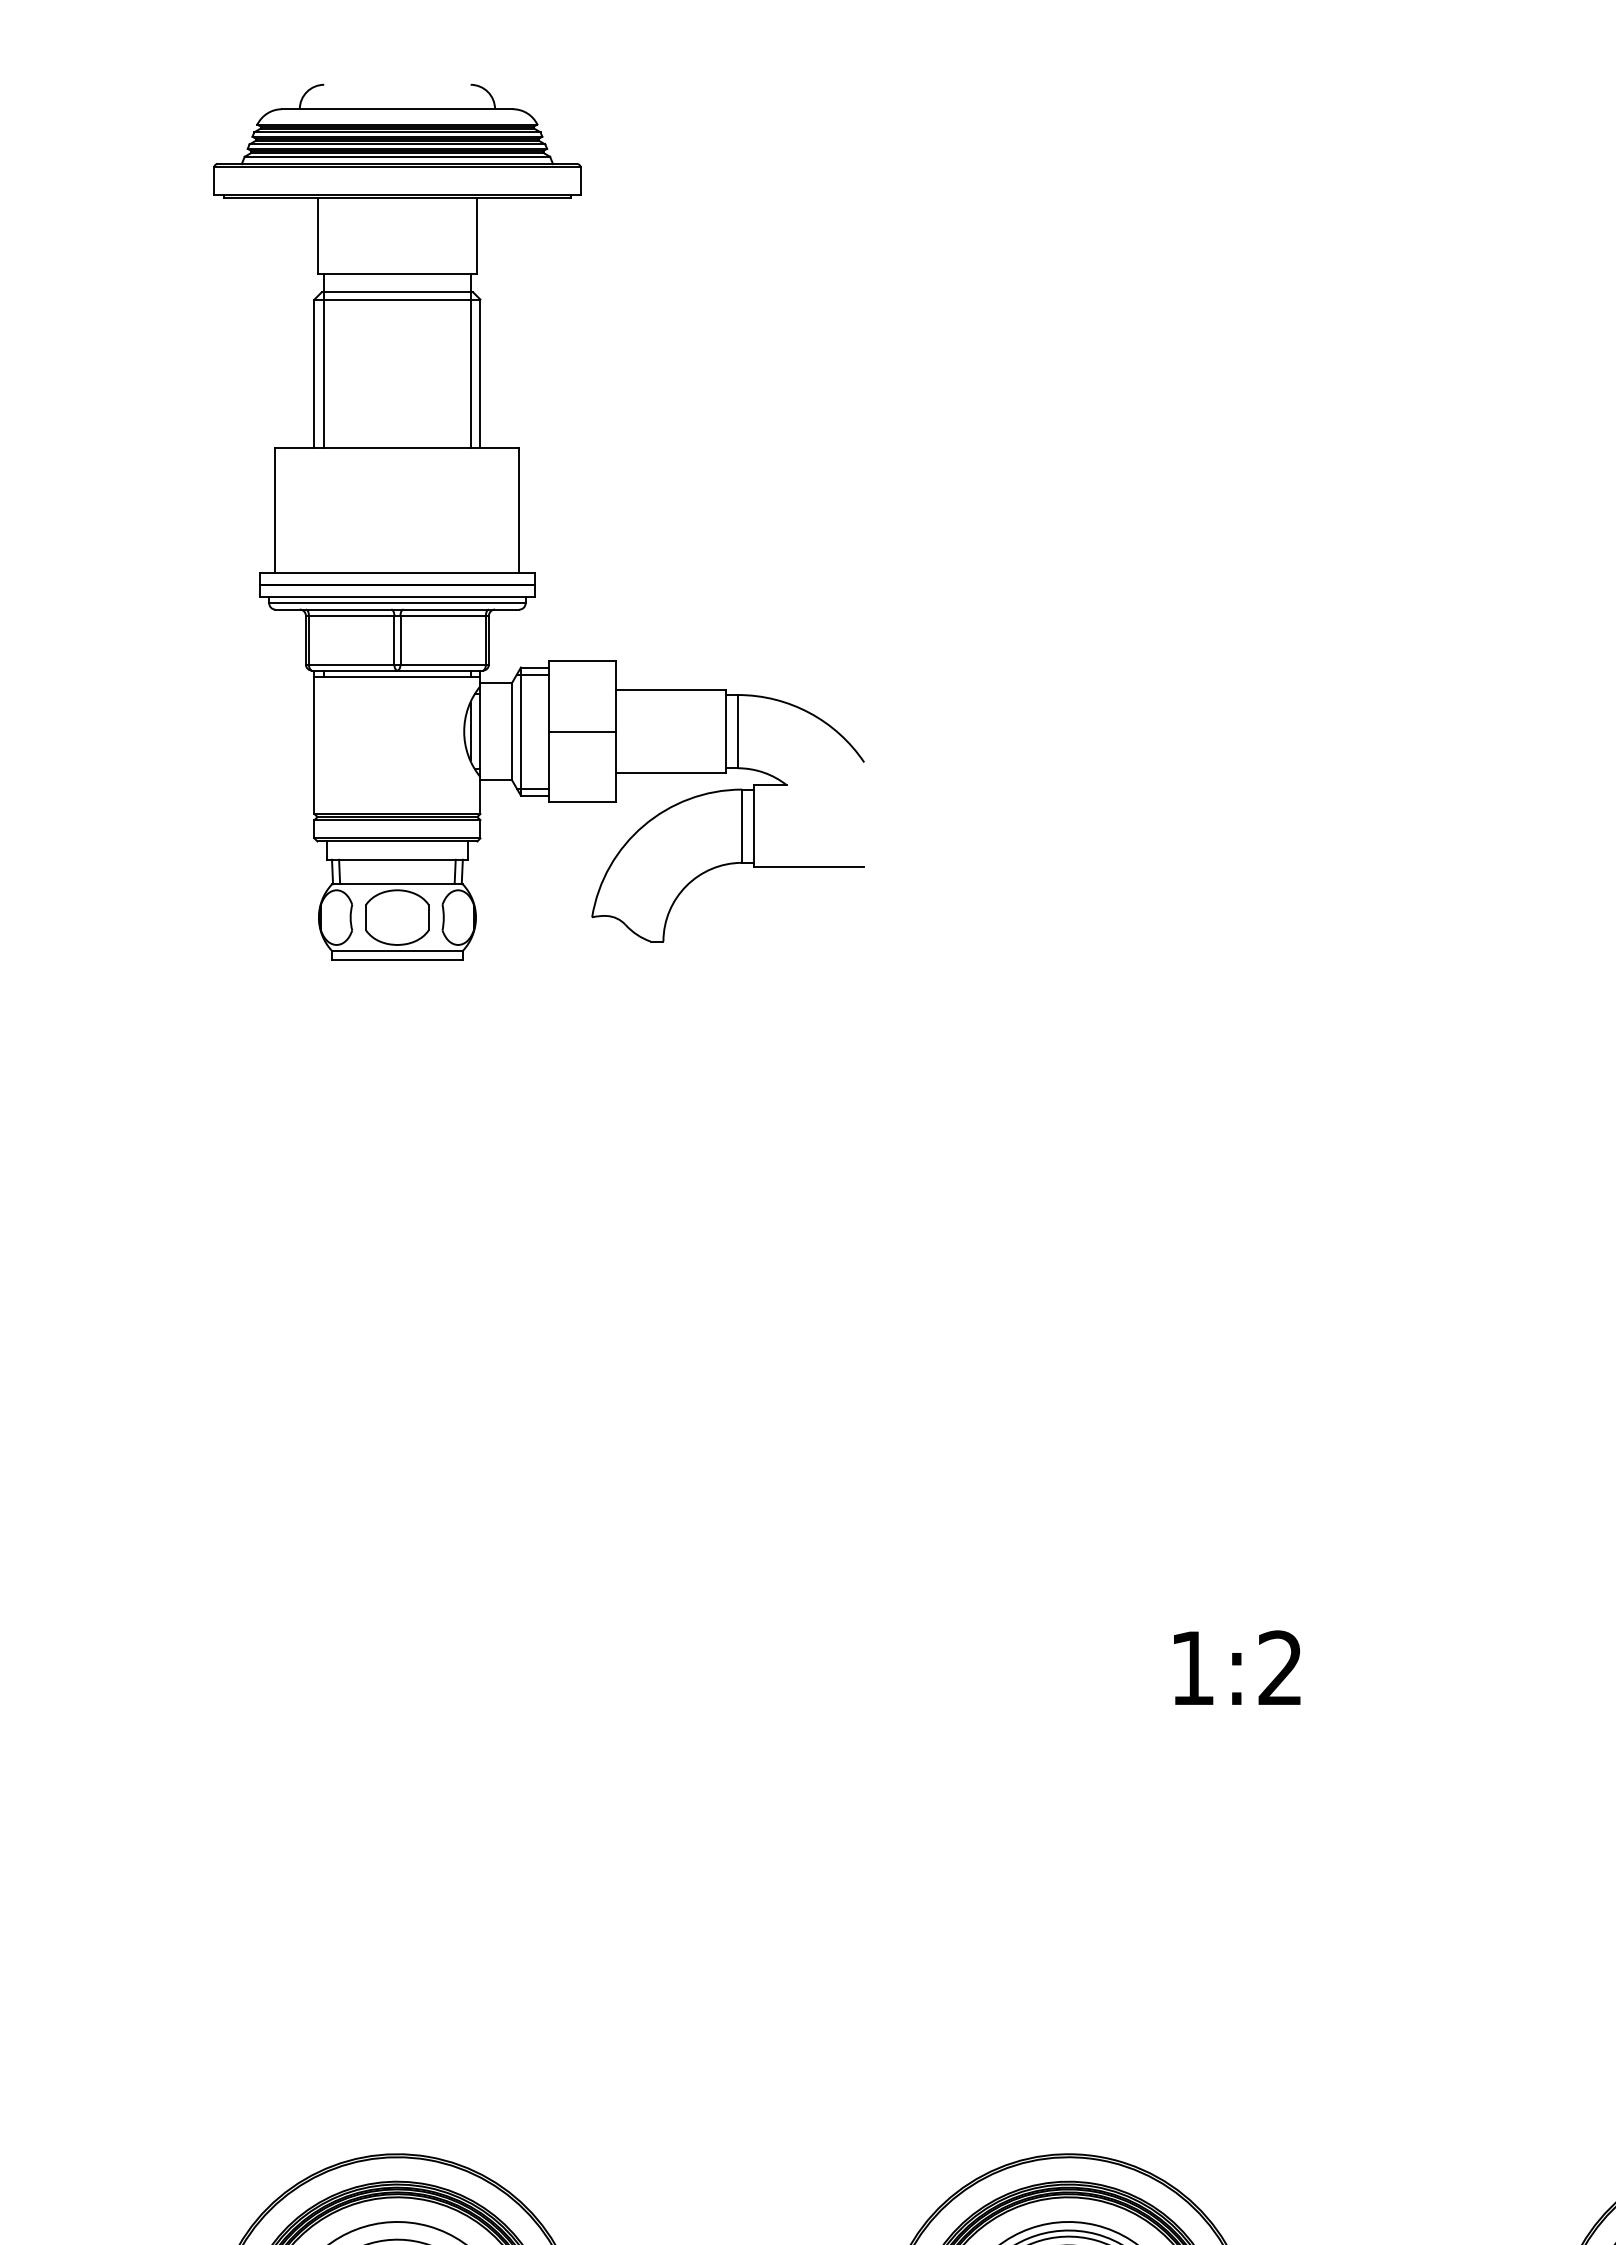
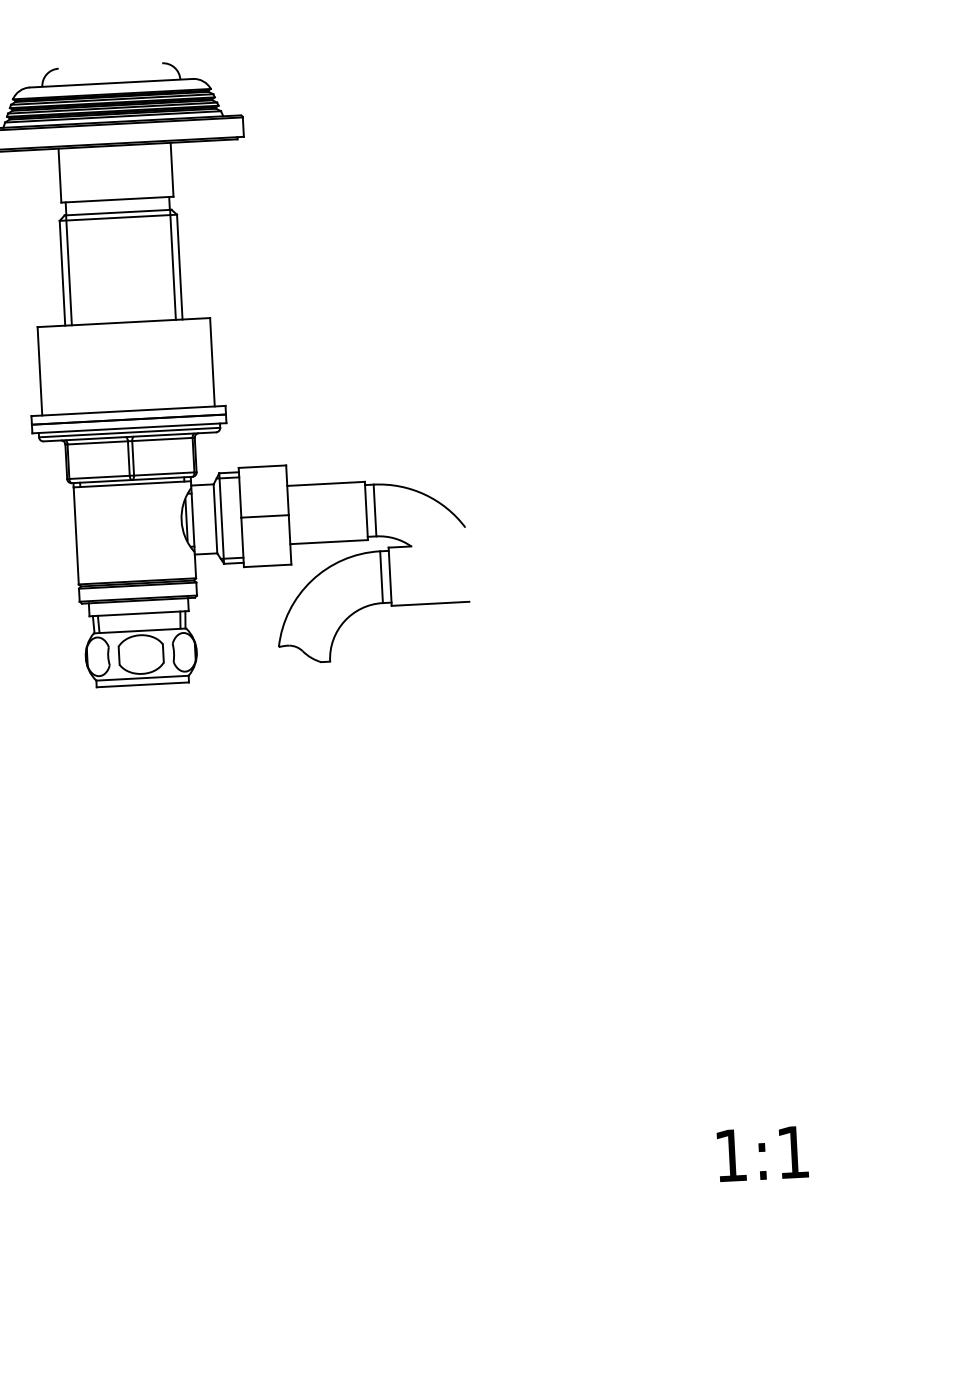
text: (1279, 1667) -> (792, 1151), 1:2 -> 1:1

